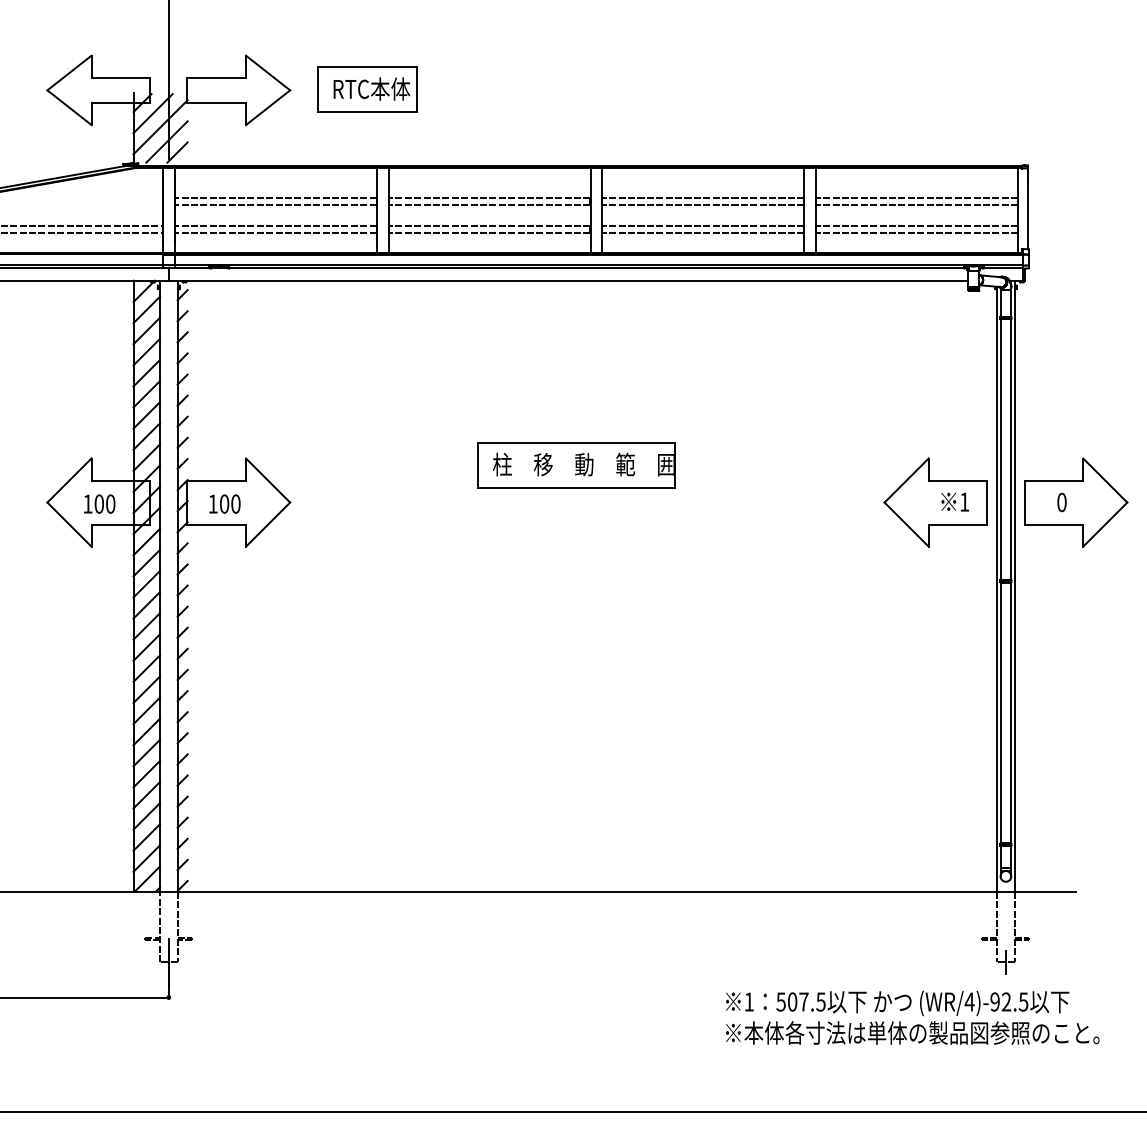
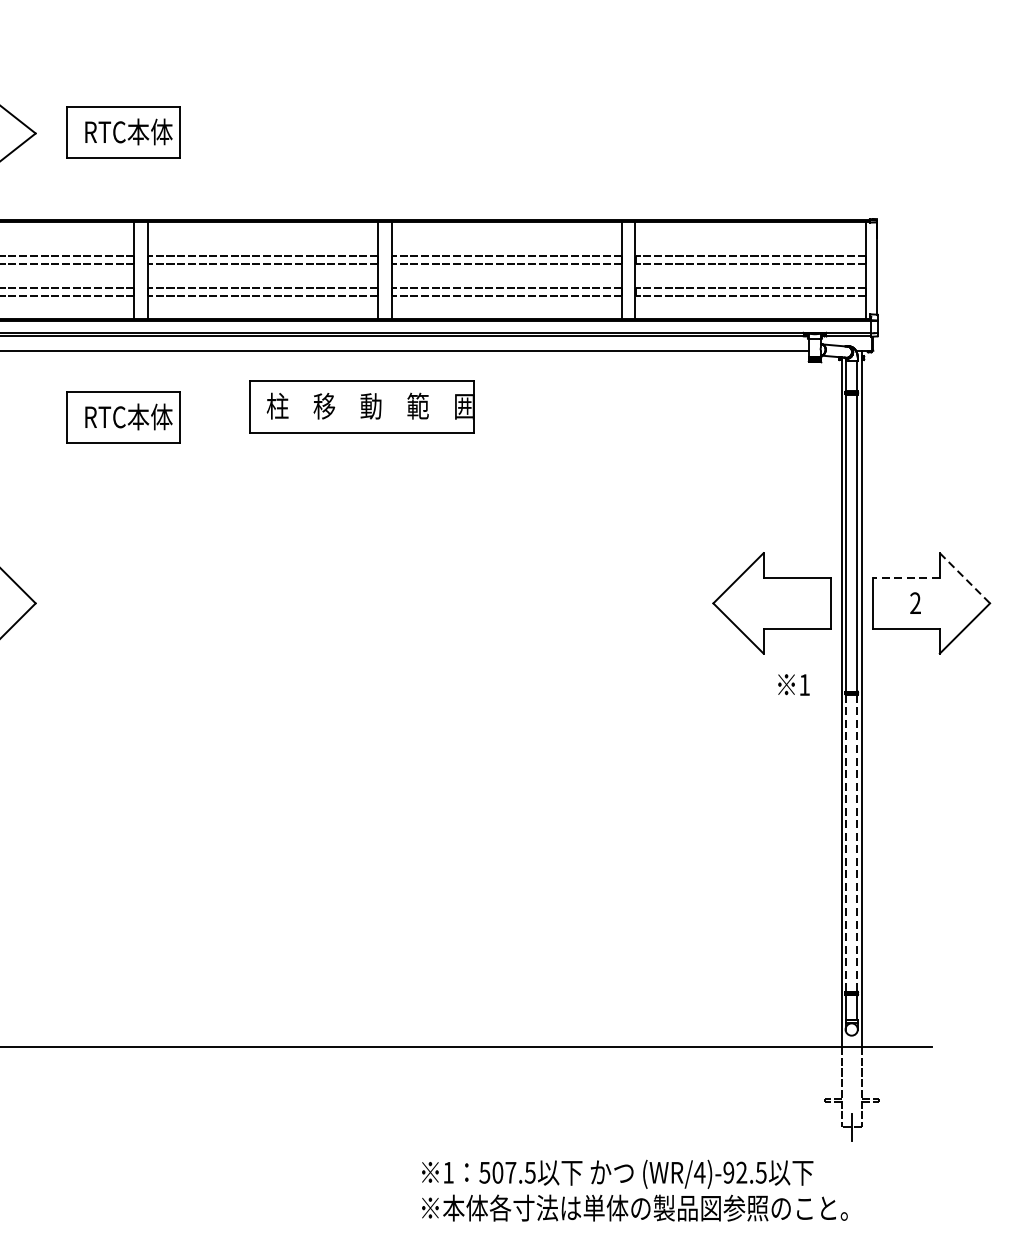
part: (367, 339) -> (123, 417), added
part: (576, 465) -> (362, 407), moved
line: (1053, 480) -> (905, 578), solid -> dashed
line: (1105, 480) -> (965, 578), solid -> dashed
text: (954, 501) -> (793, 684), moved
text: (1061, 502) -> (915, 603), 0 -> 2
line: (1001, 713) -> (846, 843), solid -> dashed
line: (1010, 713) -> (856, 843), solid -> dashed
text: (912, 1017) -> (634, 1190), moved

